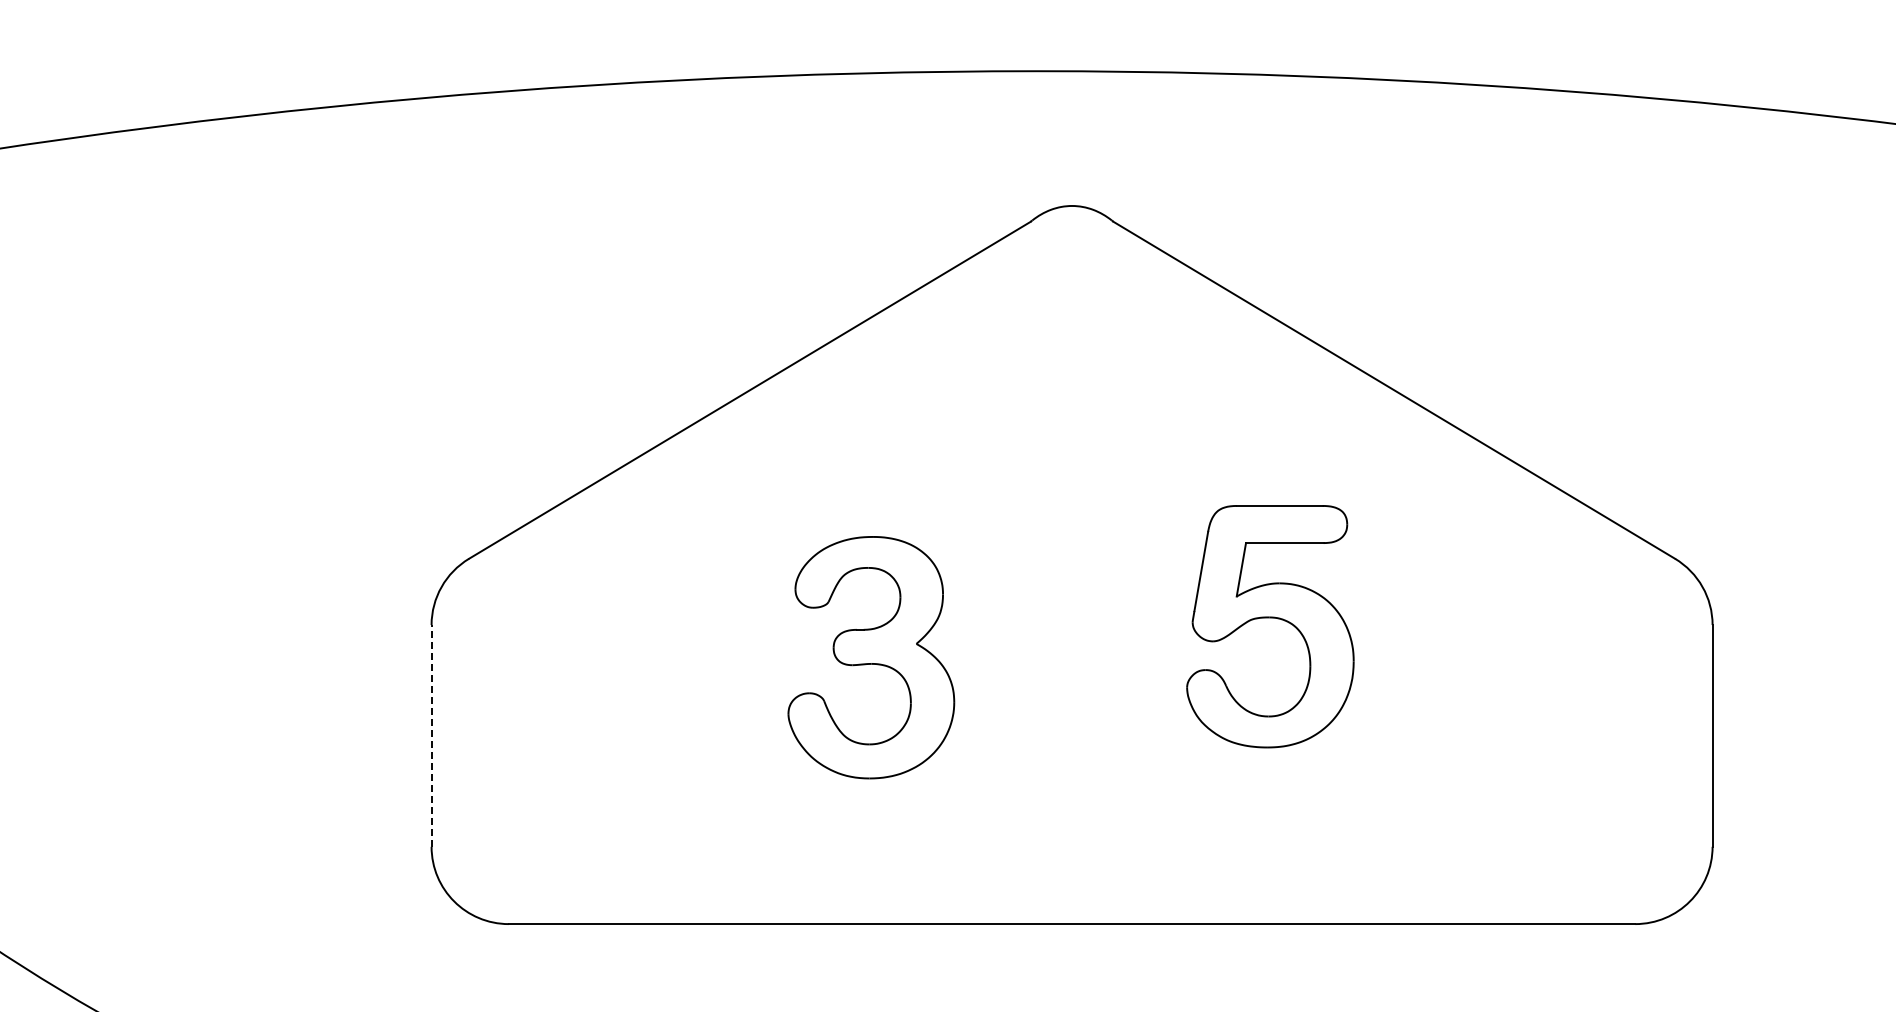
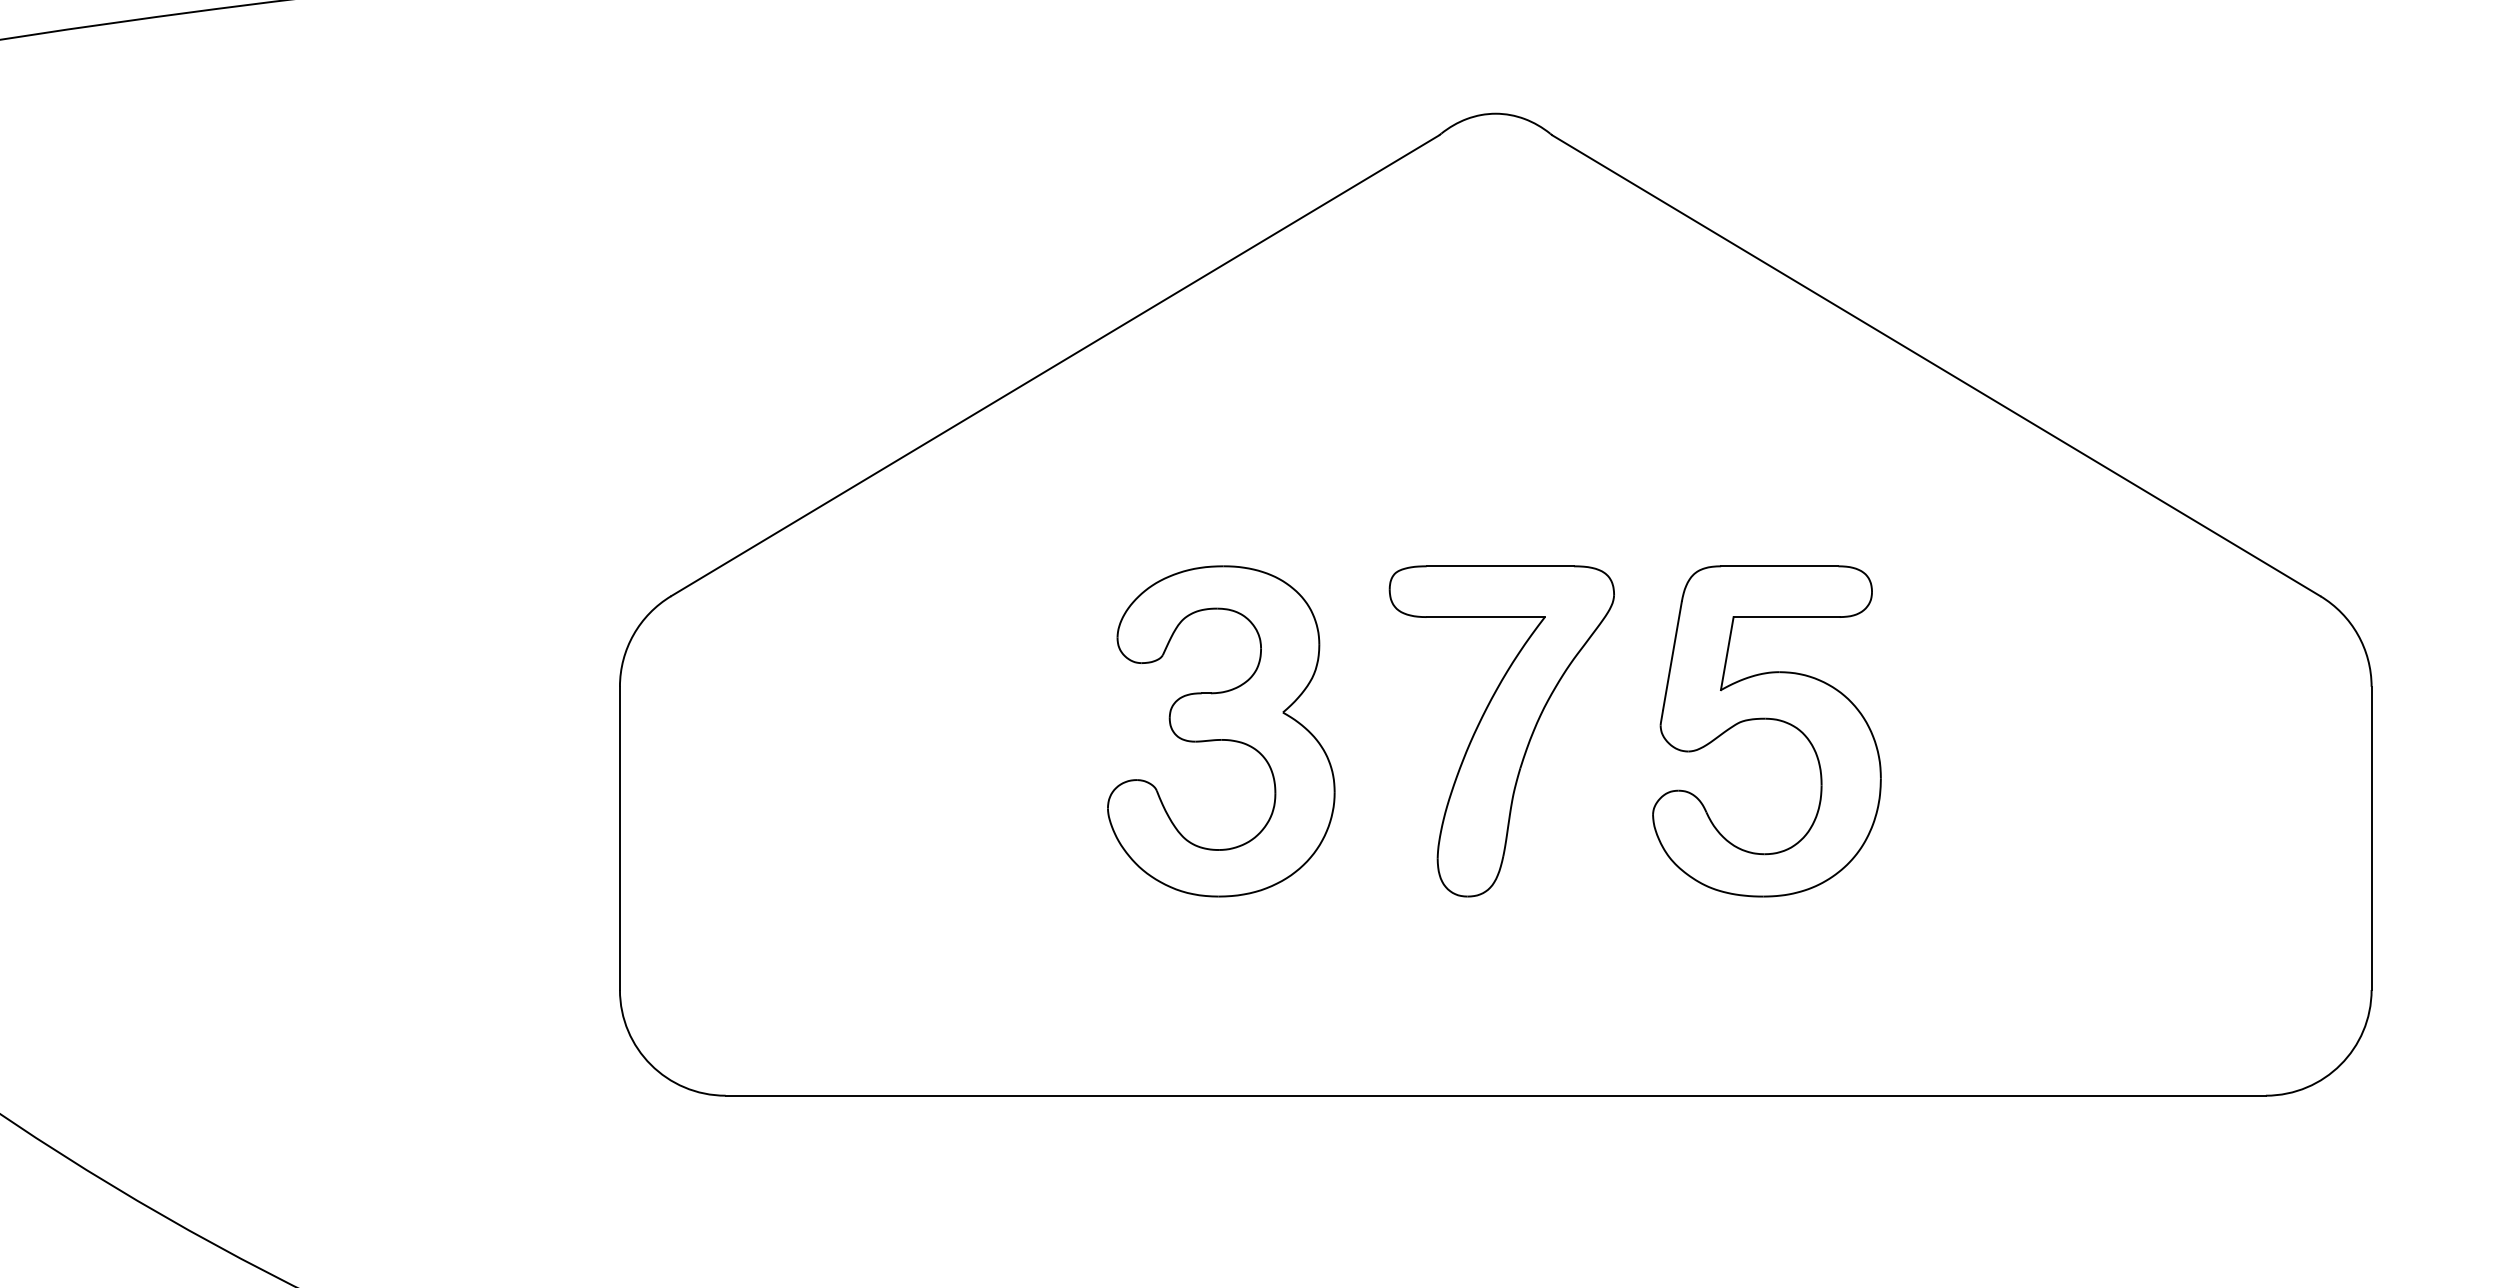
part: (1270, 618) -> (1767, 720), moved
part: (1076, 657) -> (1501, 731), added
line: (431, 735) -> (619, 837), dashed -> solid

